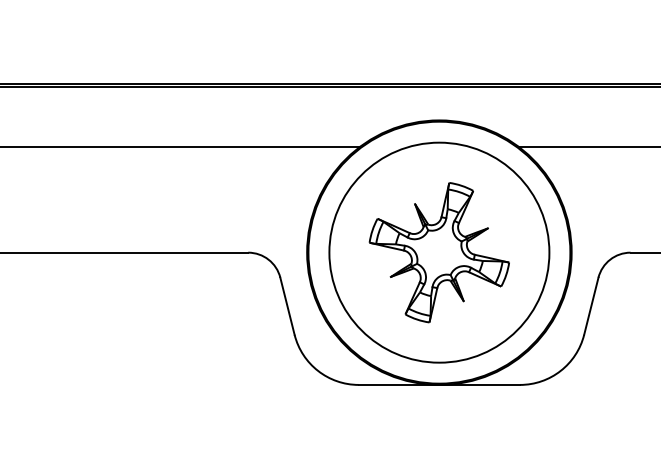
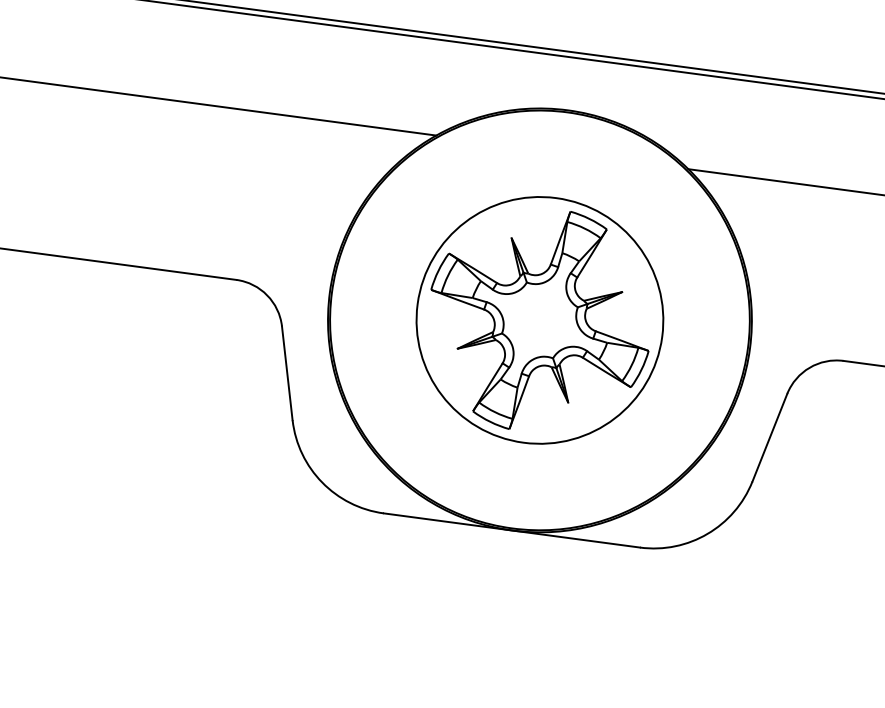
circle: (439, 252) -> (540, 320), size x0.7

